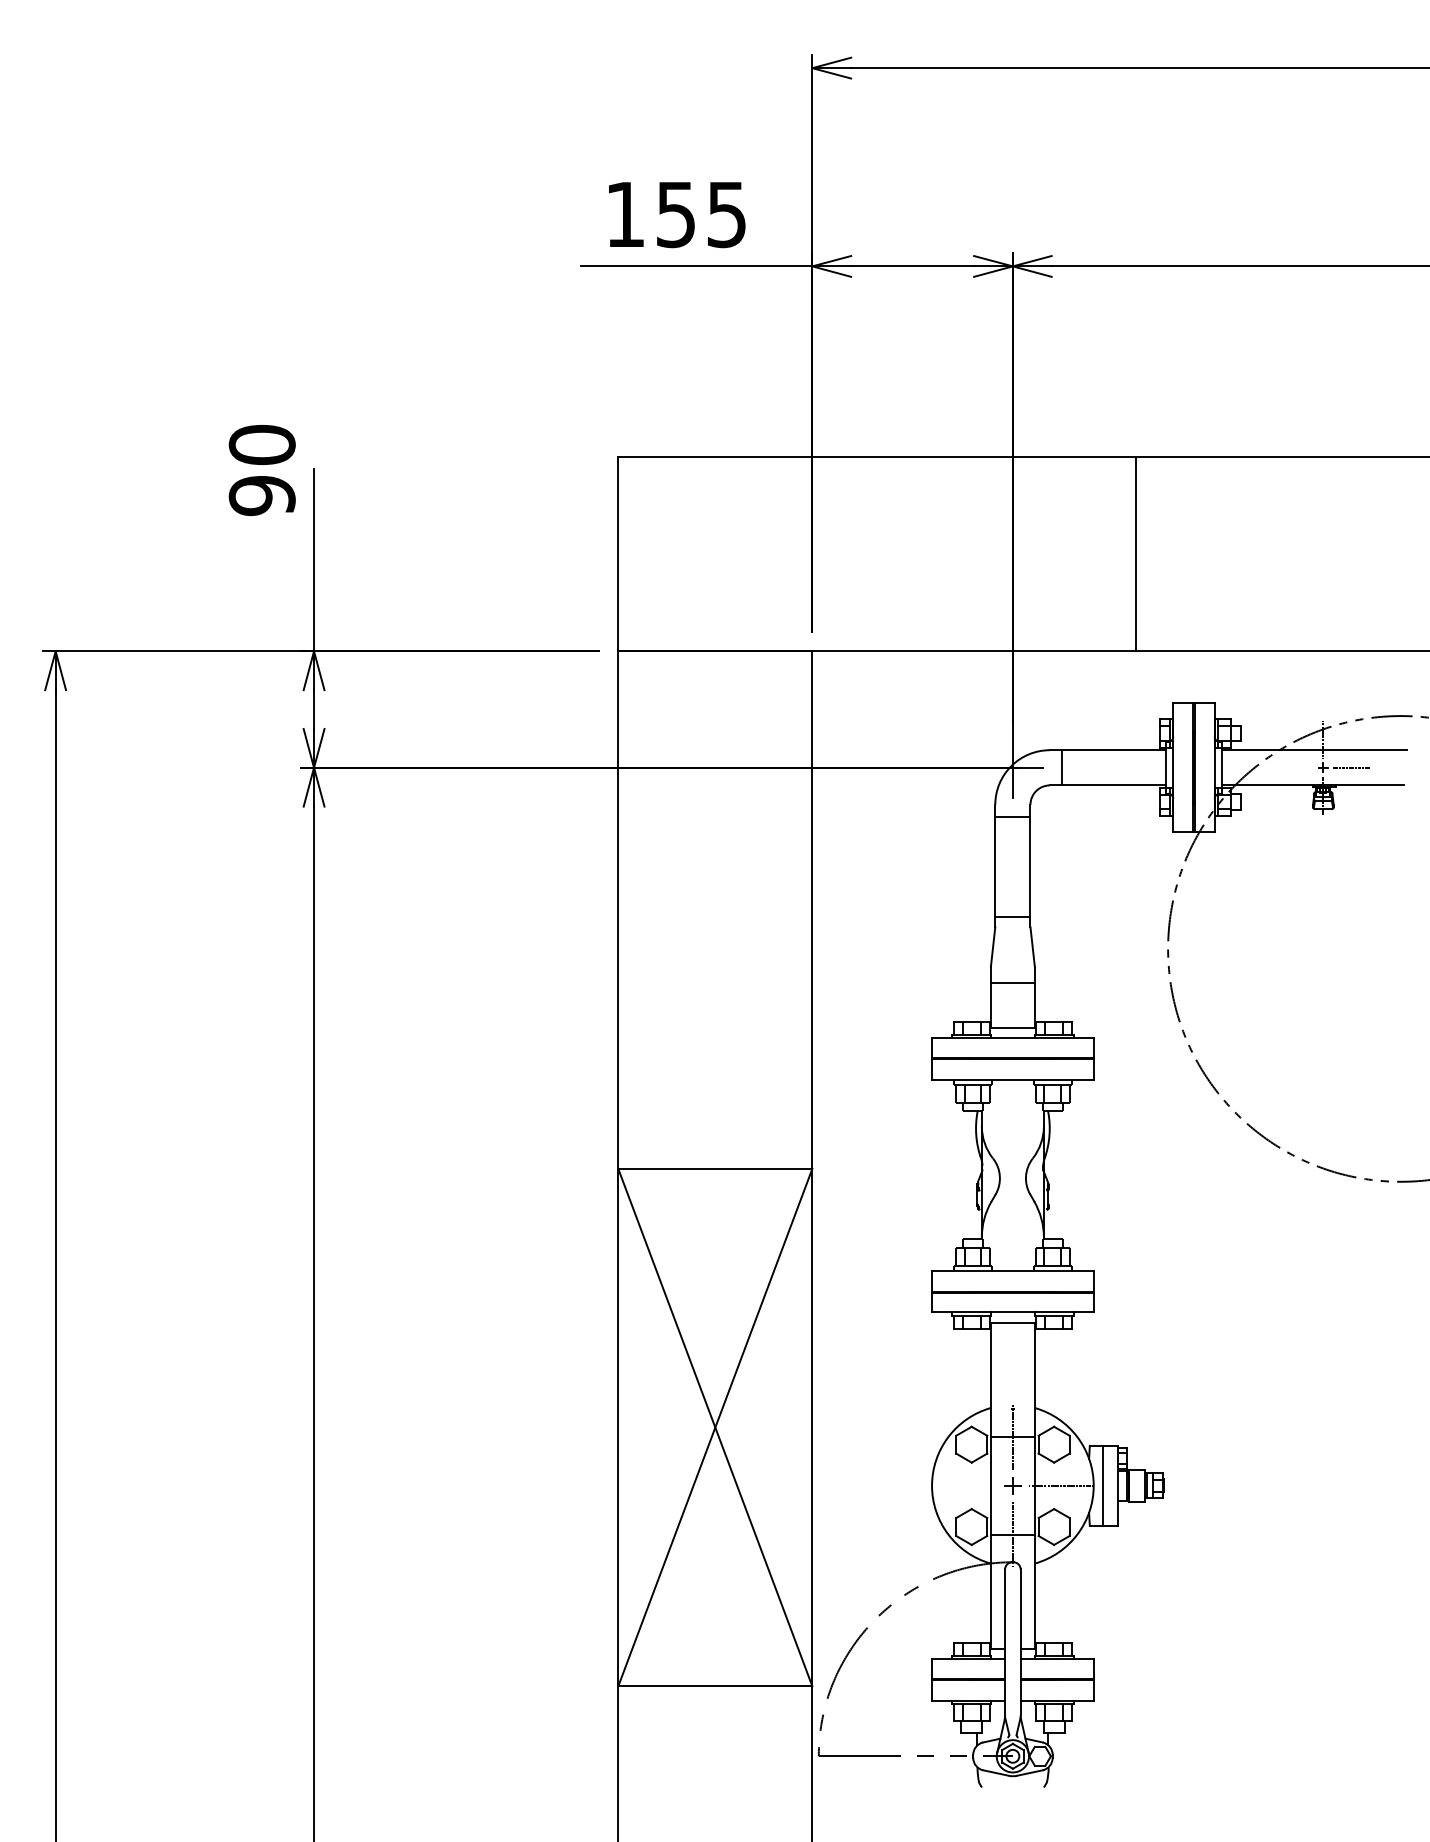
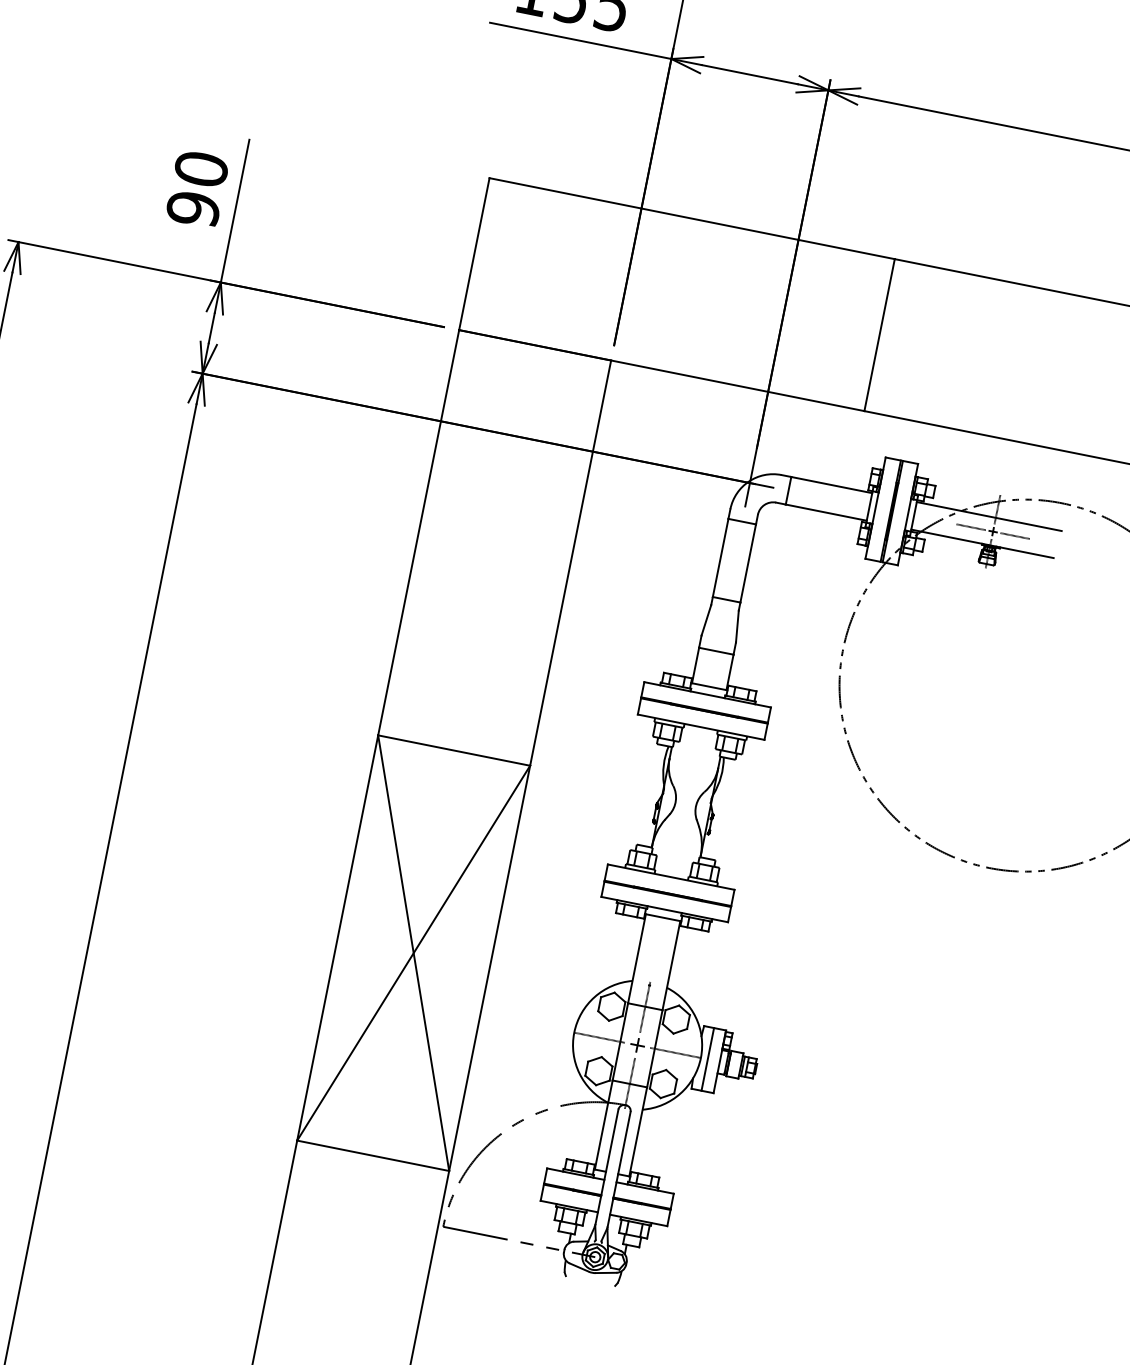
text: (261, 470) -> (196, 189), moved
line: (1295, 767) -> (971, 527), added
line: (963, 1485) -> (598, 1037), added

